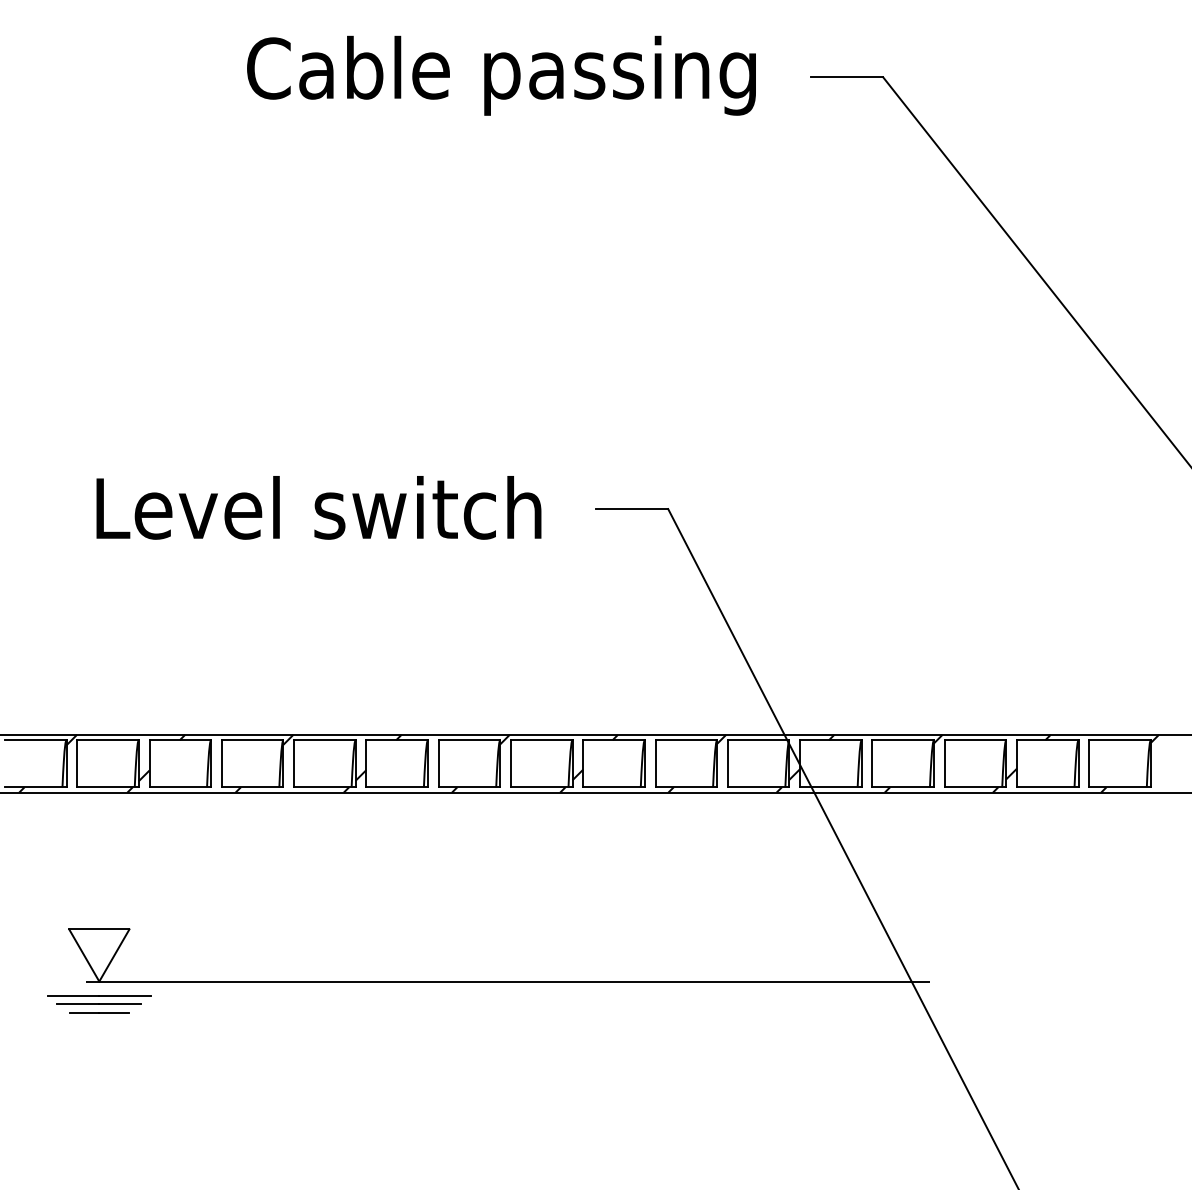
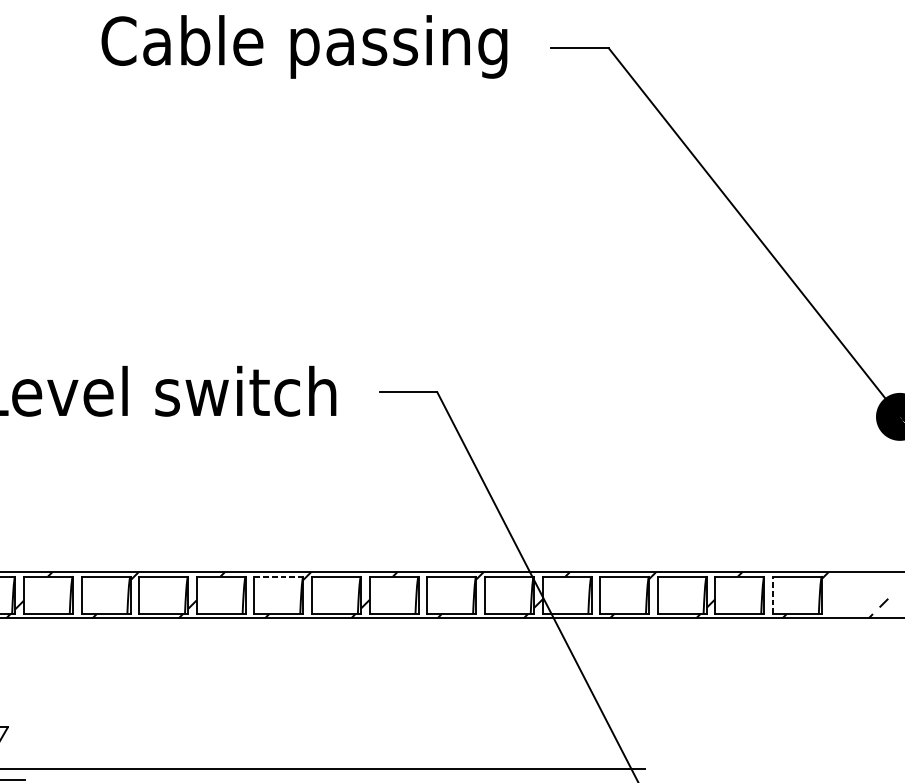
line: (469, 740) -> (278, 576), solid -> dashed
line: (1089, 763) -> (773, 595), solid -> dashed

